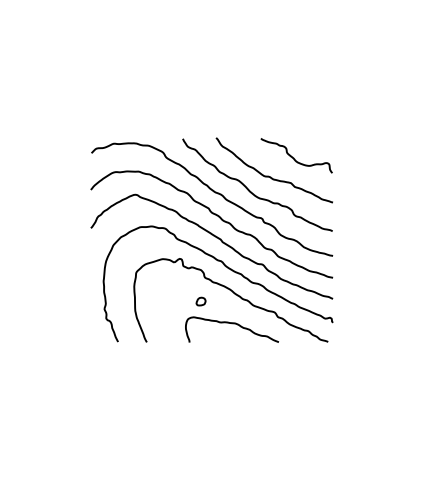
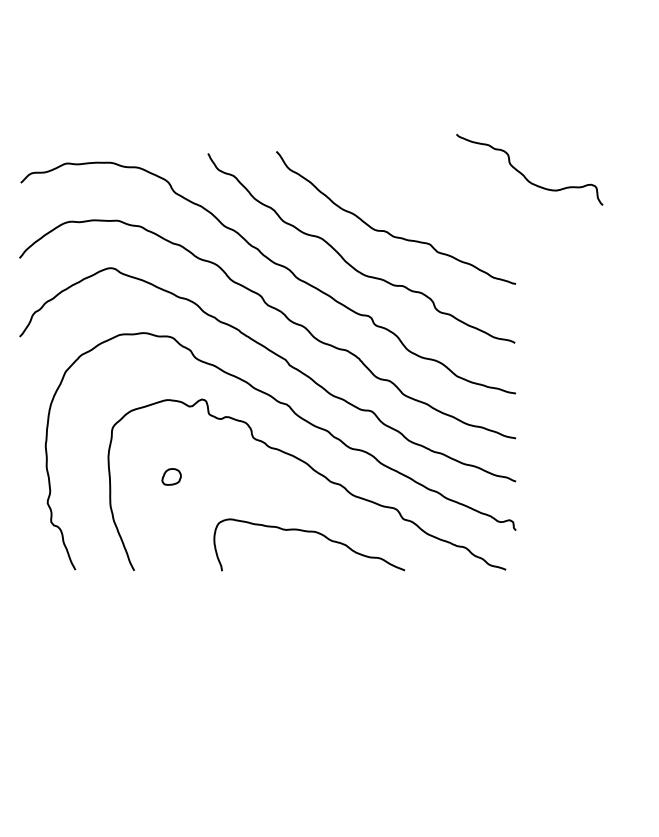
curve: (293, 157) -> (523, 173), moved
part: (200, 301) -> (170, 476), moved

